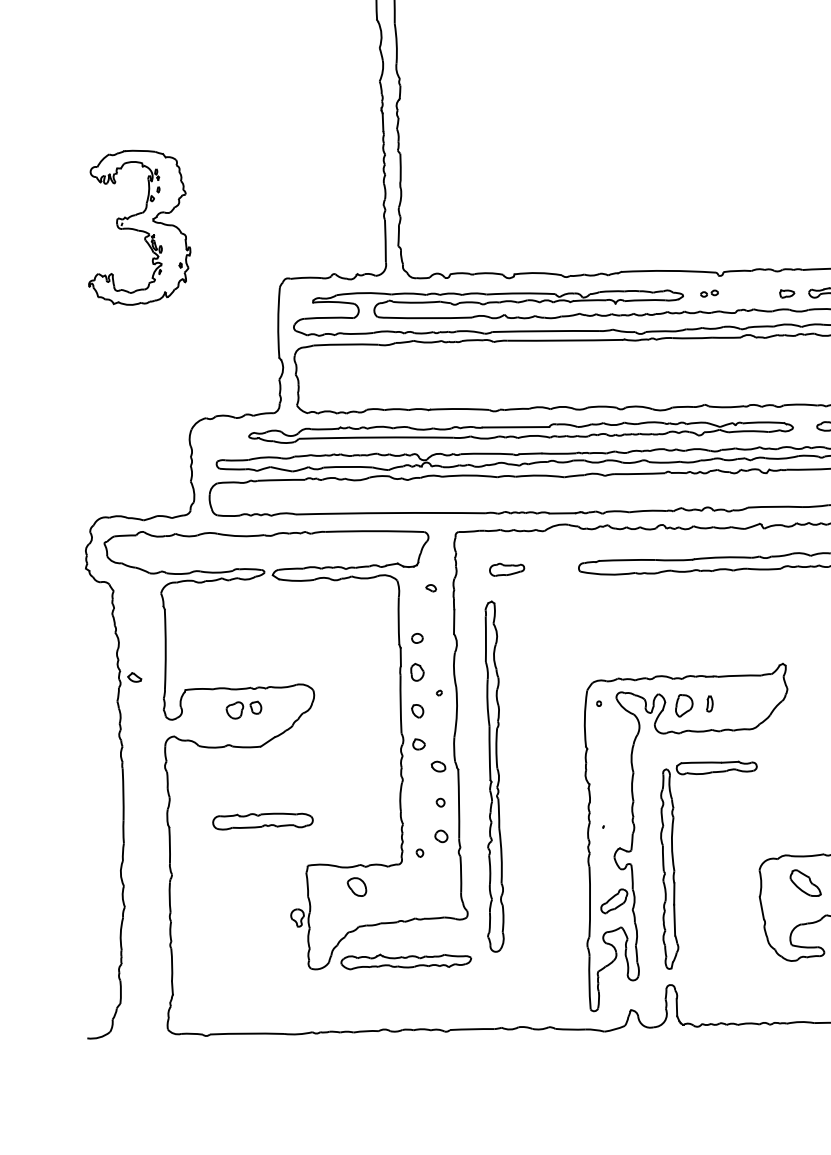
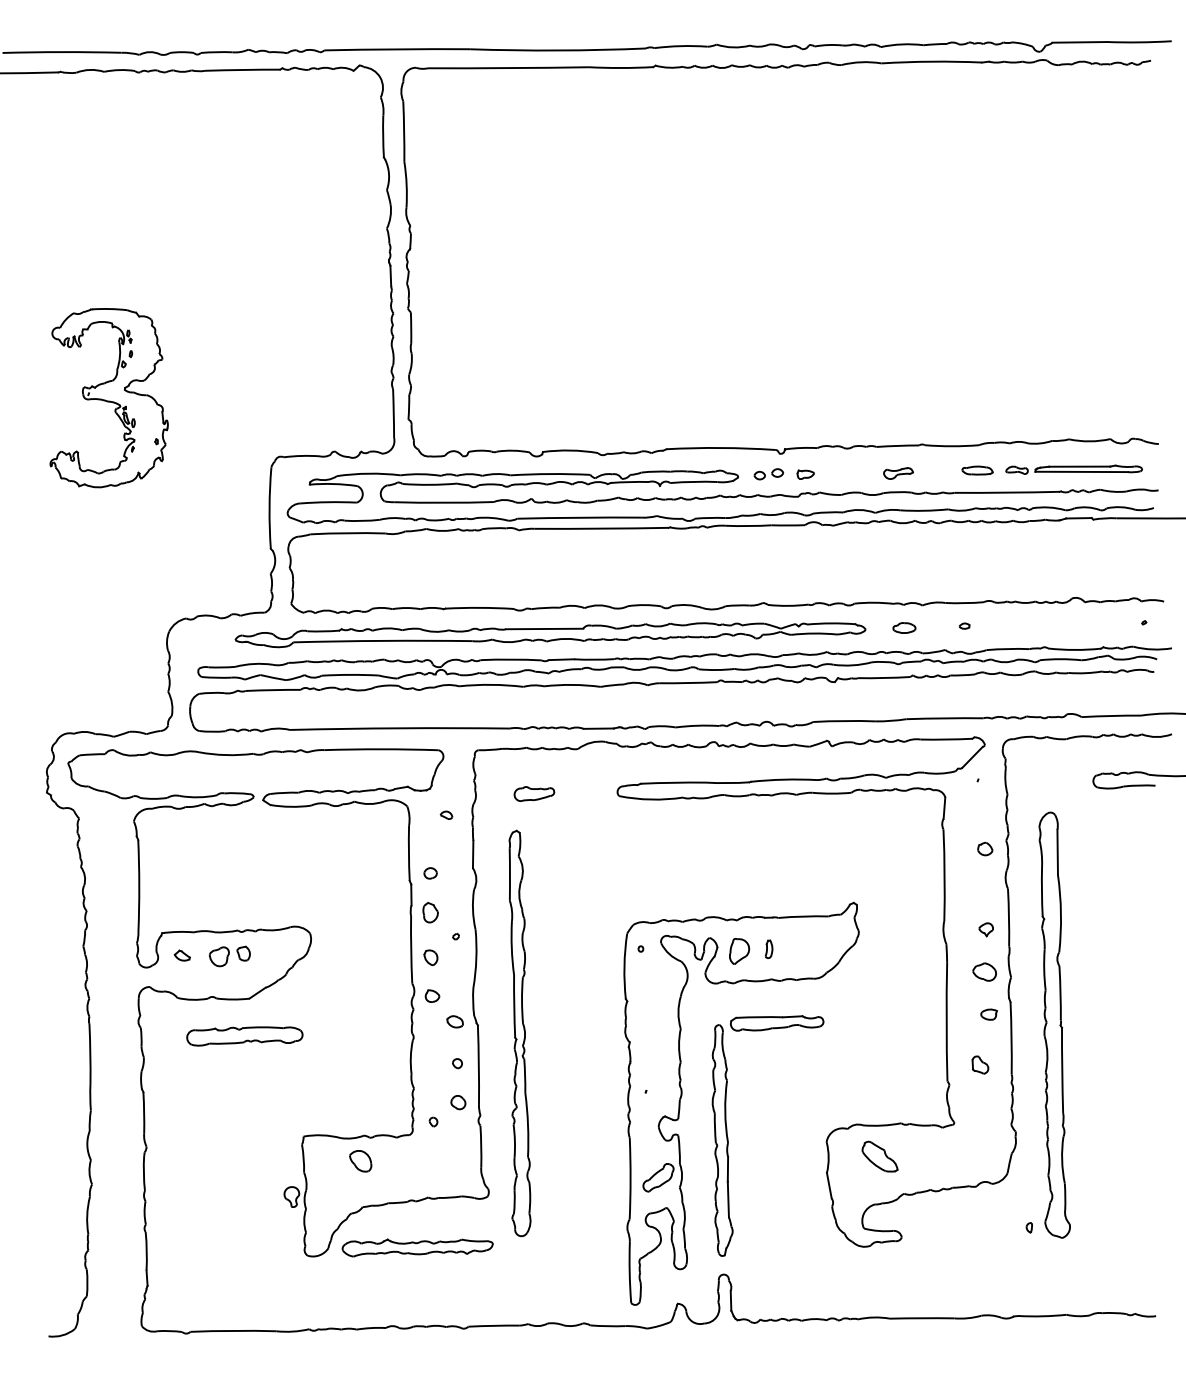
part: (709, 293) -> (768, 474), size x1.43
part: (787, 293) -> (805, 474), moved
part: (133, 677) -> (181, 955), moved
part: (262, 821) -> (244, 1036), moved

